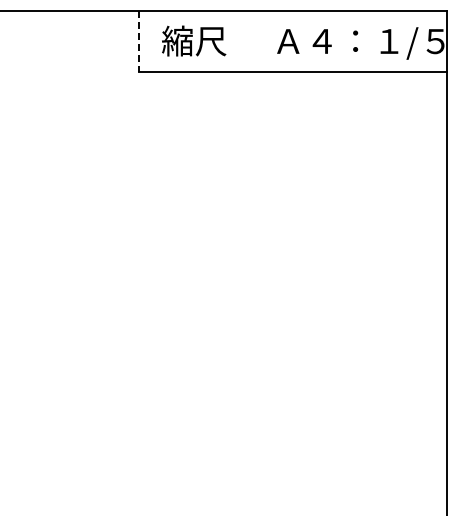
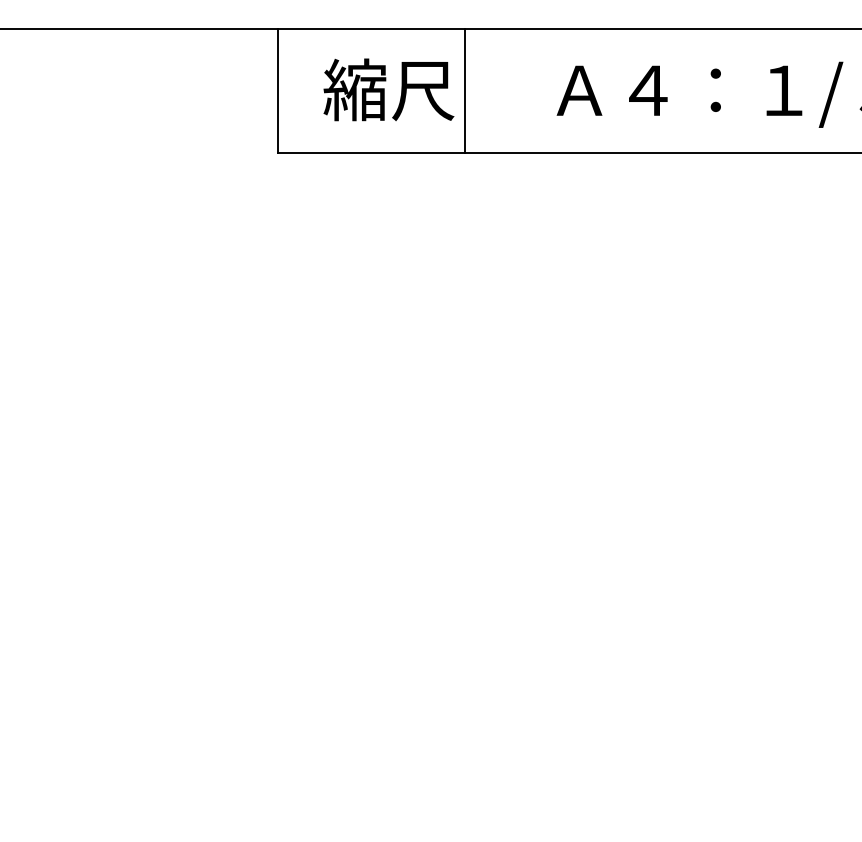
line: (139, 41) -> (278, 90), dashed -> solid
line: (231, 41) -> (464, 90), added

